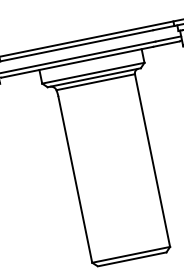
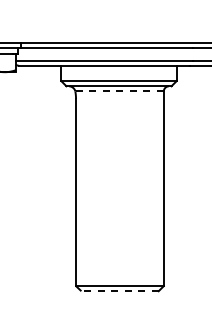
line: (95, 82) -> (119, 91), solid -> dashed
line: (132, 259) -> (120, 291), solid -> dashed

